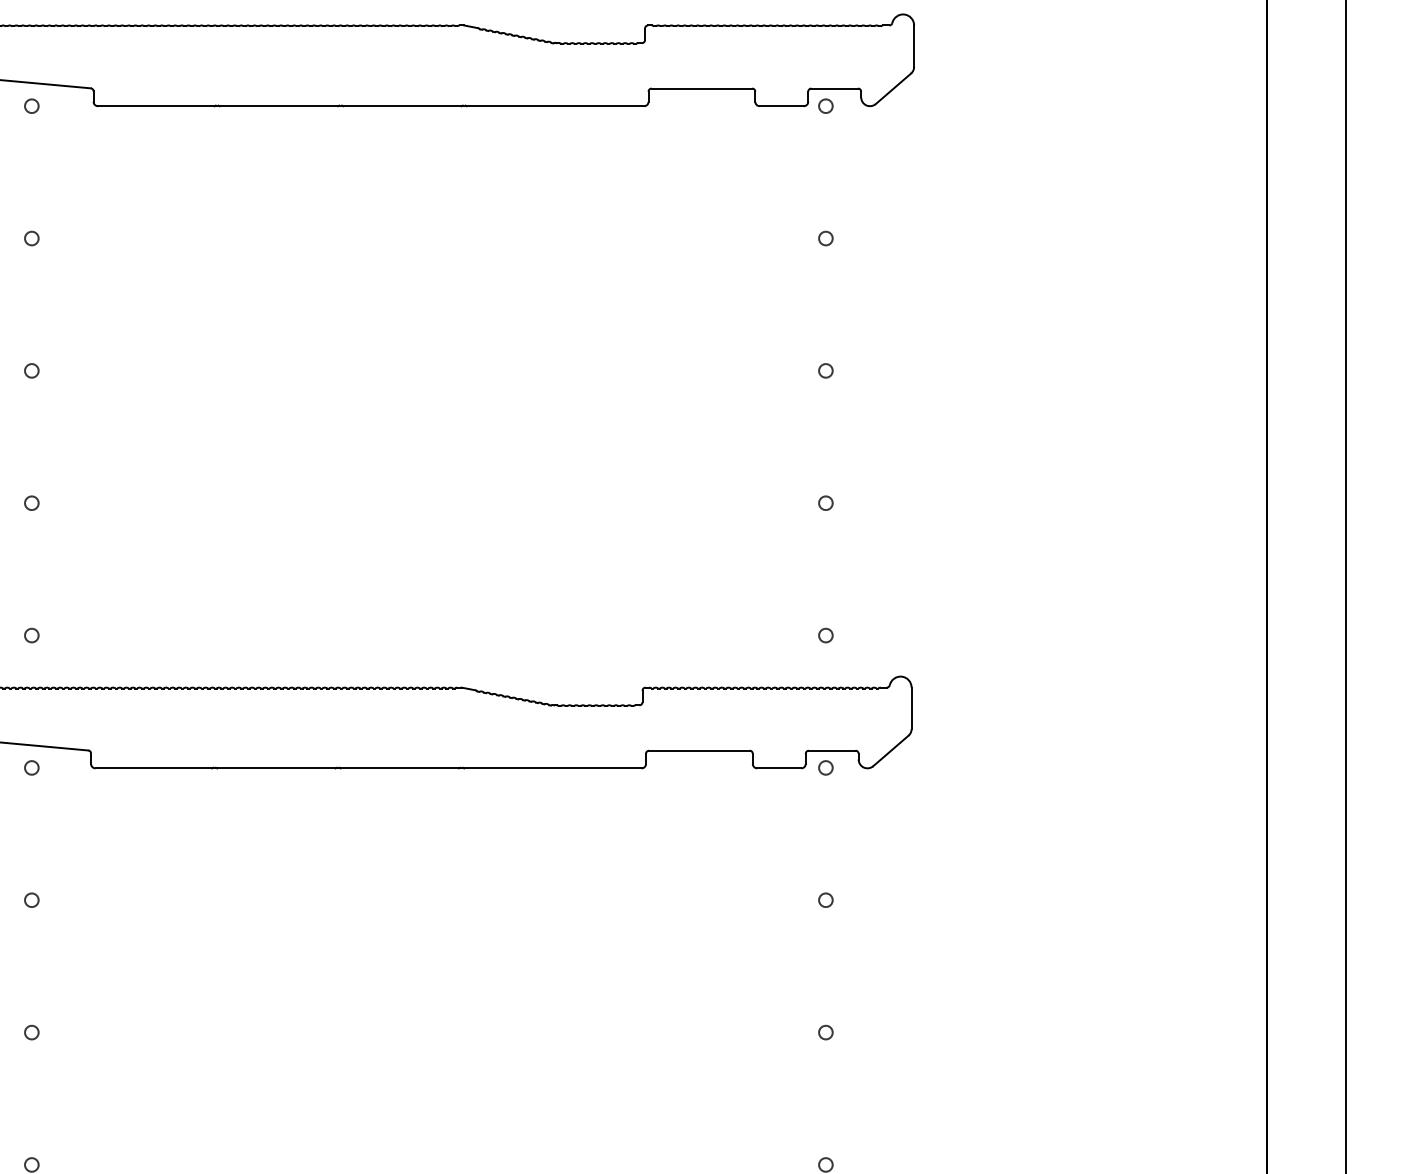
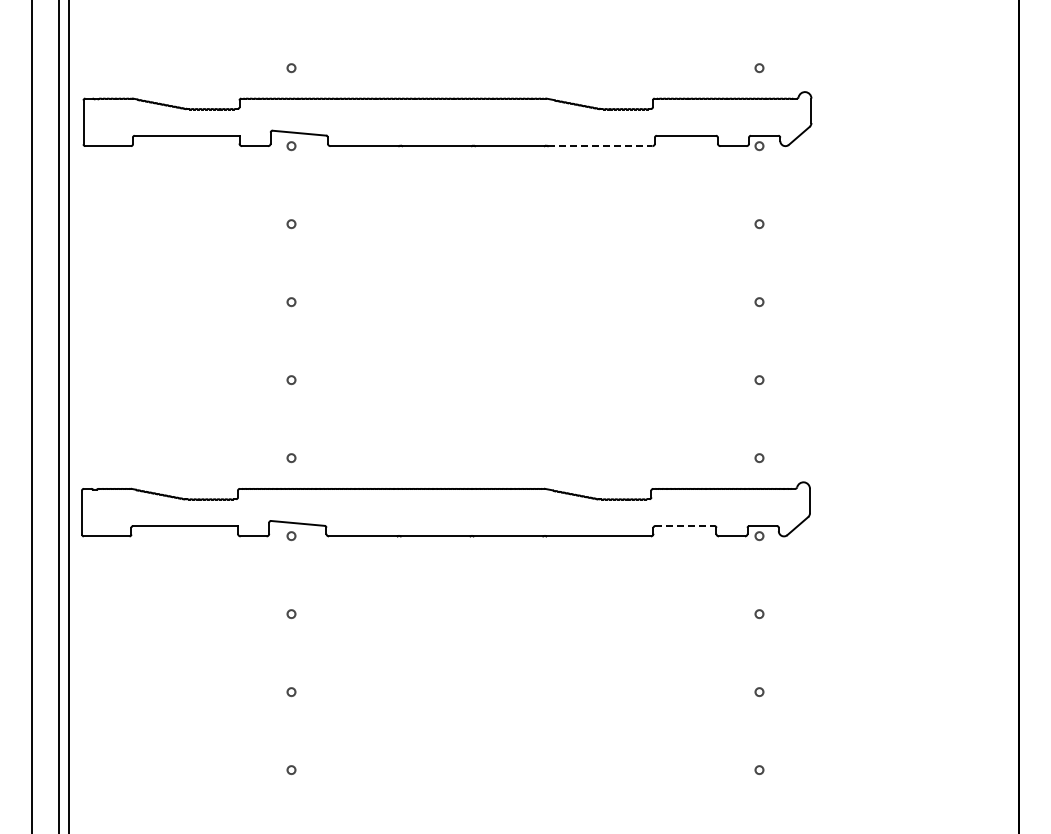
line: (556, 106) -> (600, 146), solid -> dashed
line: (698, 751) -> (684, 526), solid -> dashed

